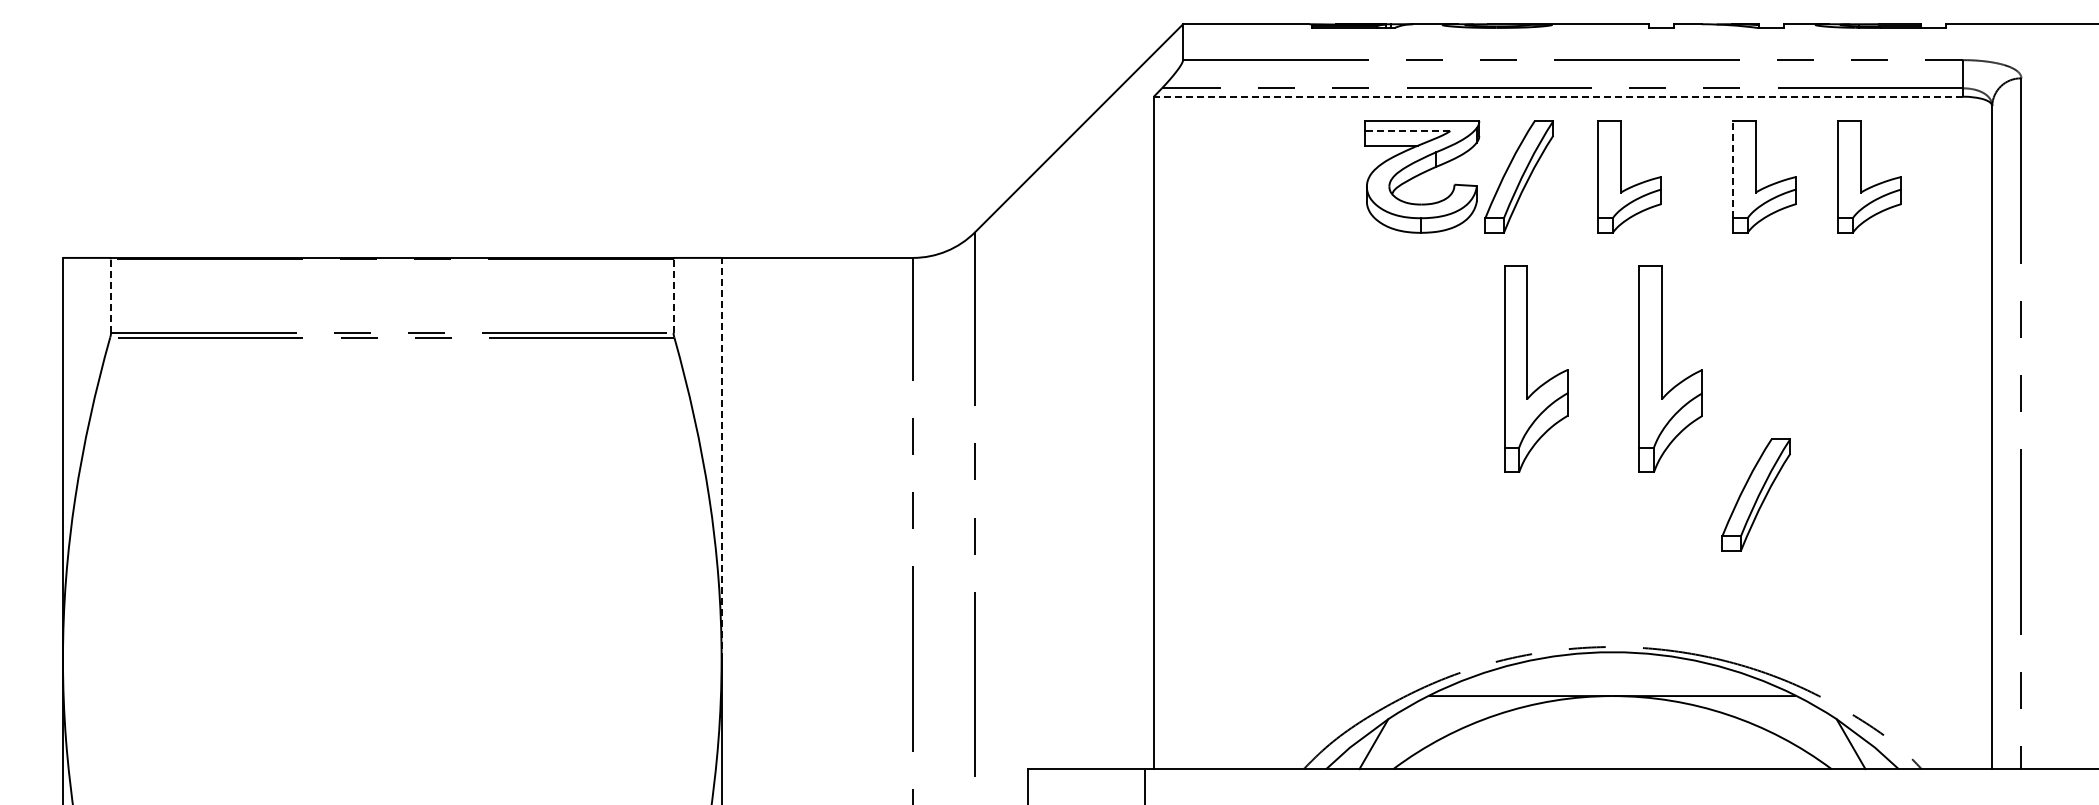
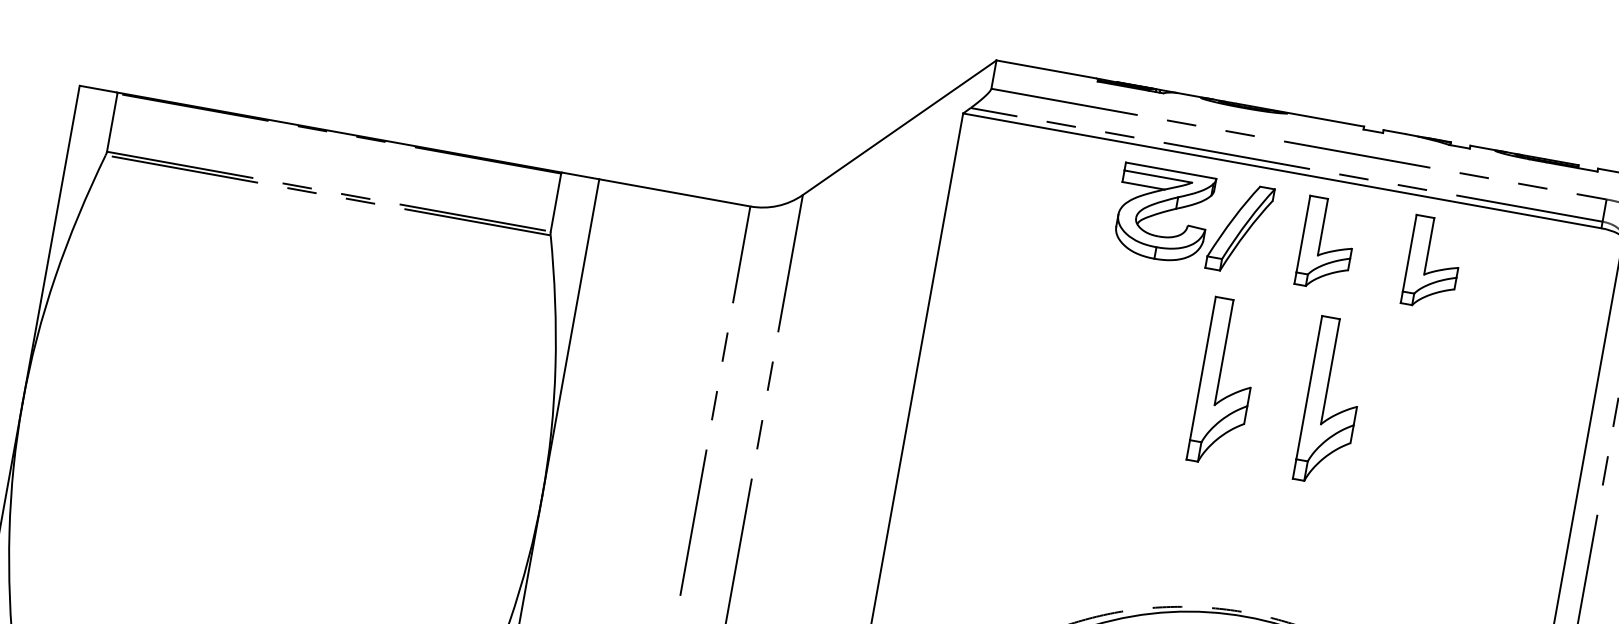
line: (1558, 96) -> (1282, 170), dashed -> solid
line: (1407, 131) -> (1158, 176), dashed -> solid
line: (1733, 169) -> (1410, 253), dashed -> solid
part: (1861, 176) -> (1510, 276), removed
line: (111, 296) -> (112, 123), dashed -> solid
line: (673, 296) -> (555, 202), dashed -> solid
line: (721, 458) -> (570, 337), dashed -> solid
part: (1755, 494) -> (1381, 512), removed

